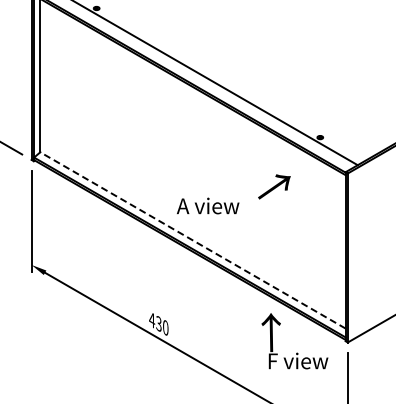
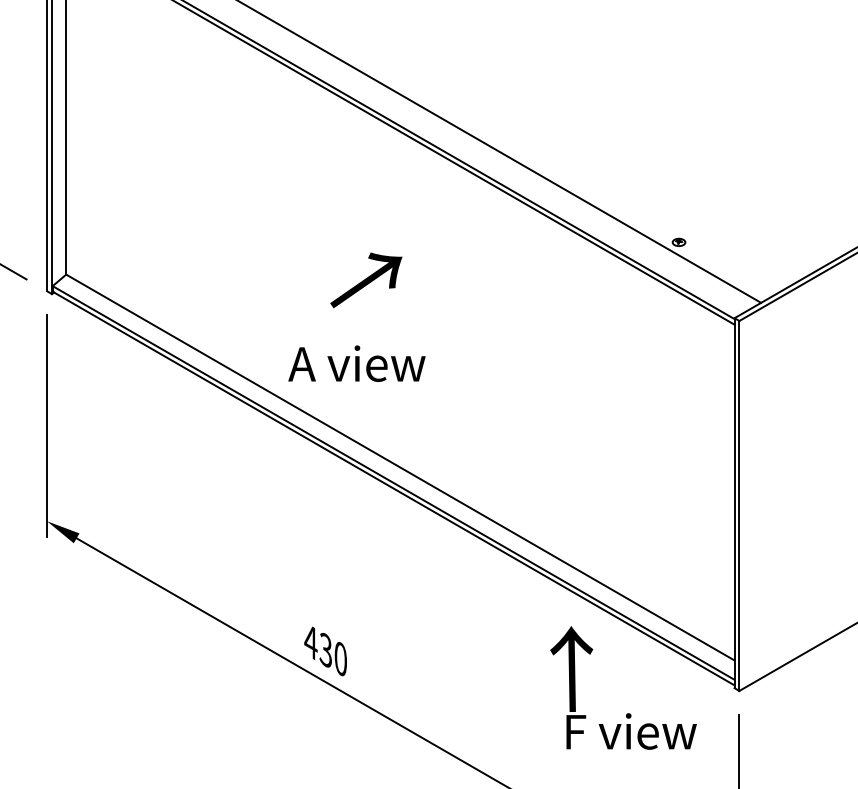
text: (274, 186) -> (366, 279), moved
text: (208, 205) -> (357, 362), moved
line: (192, 240) -> (399, 467), dashed -> solid

